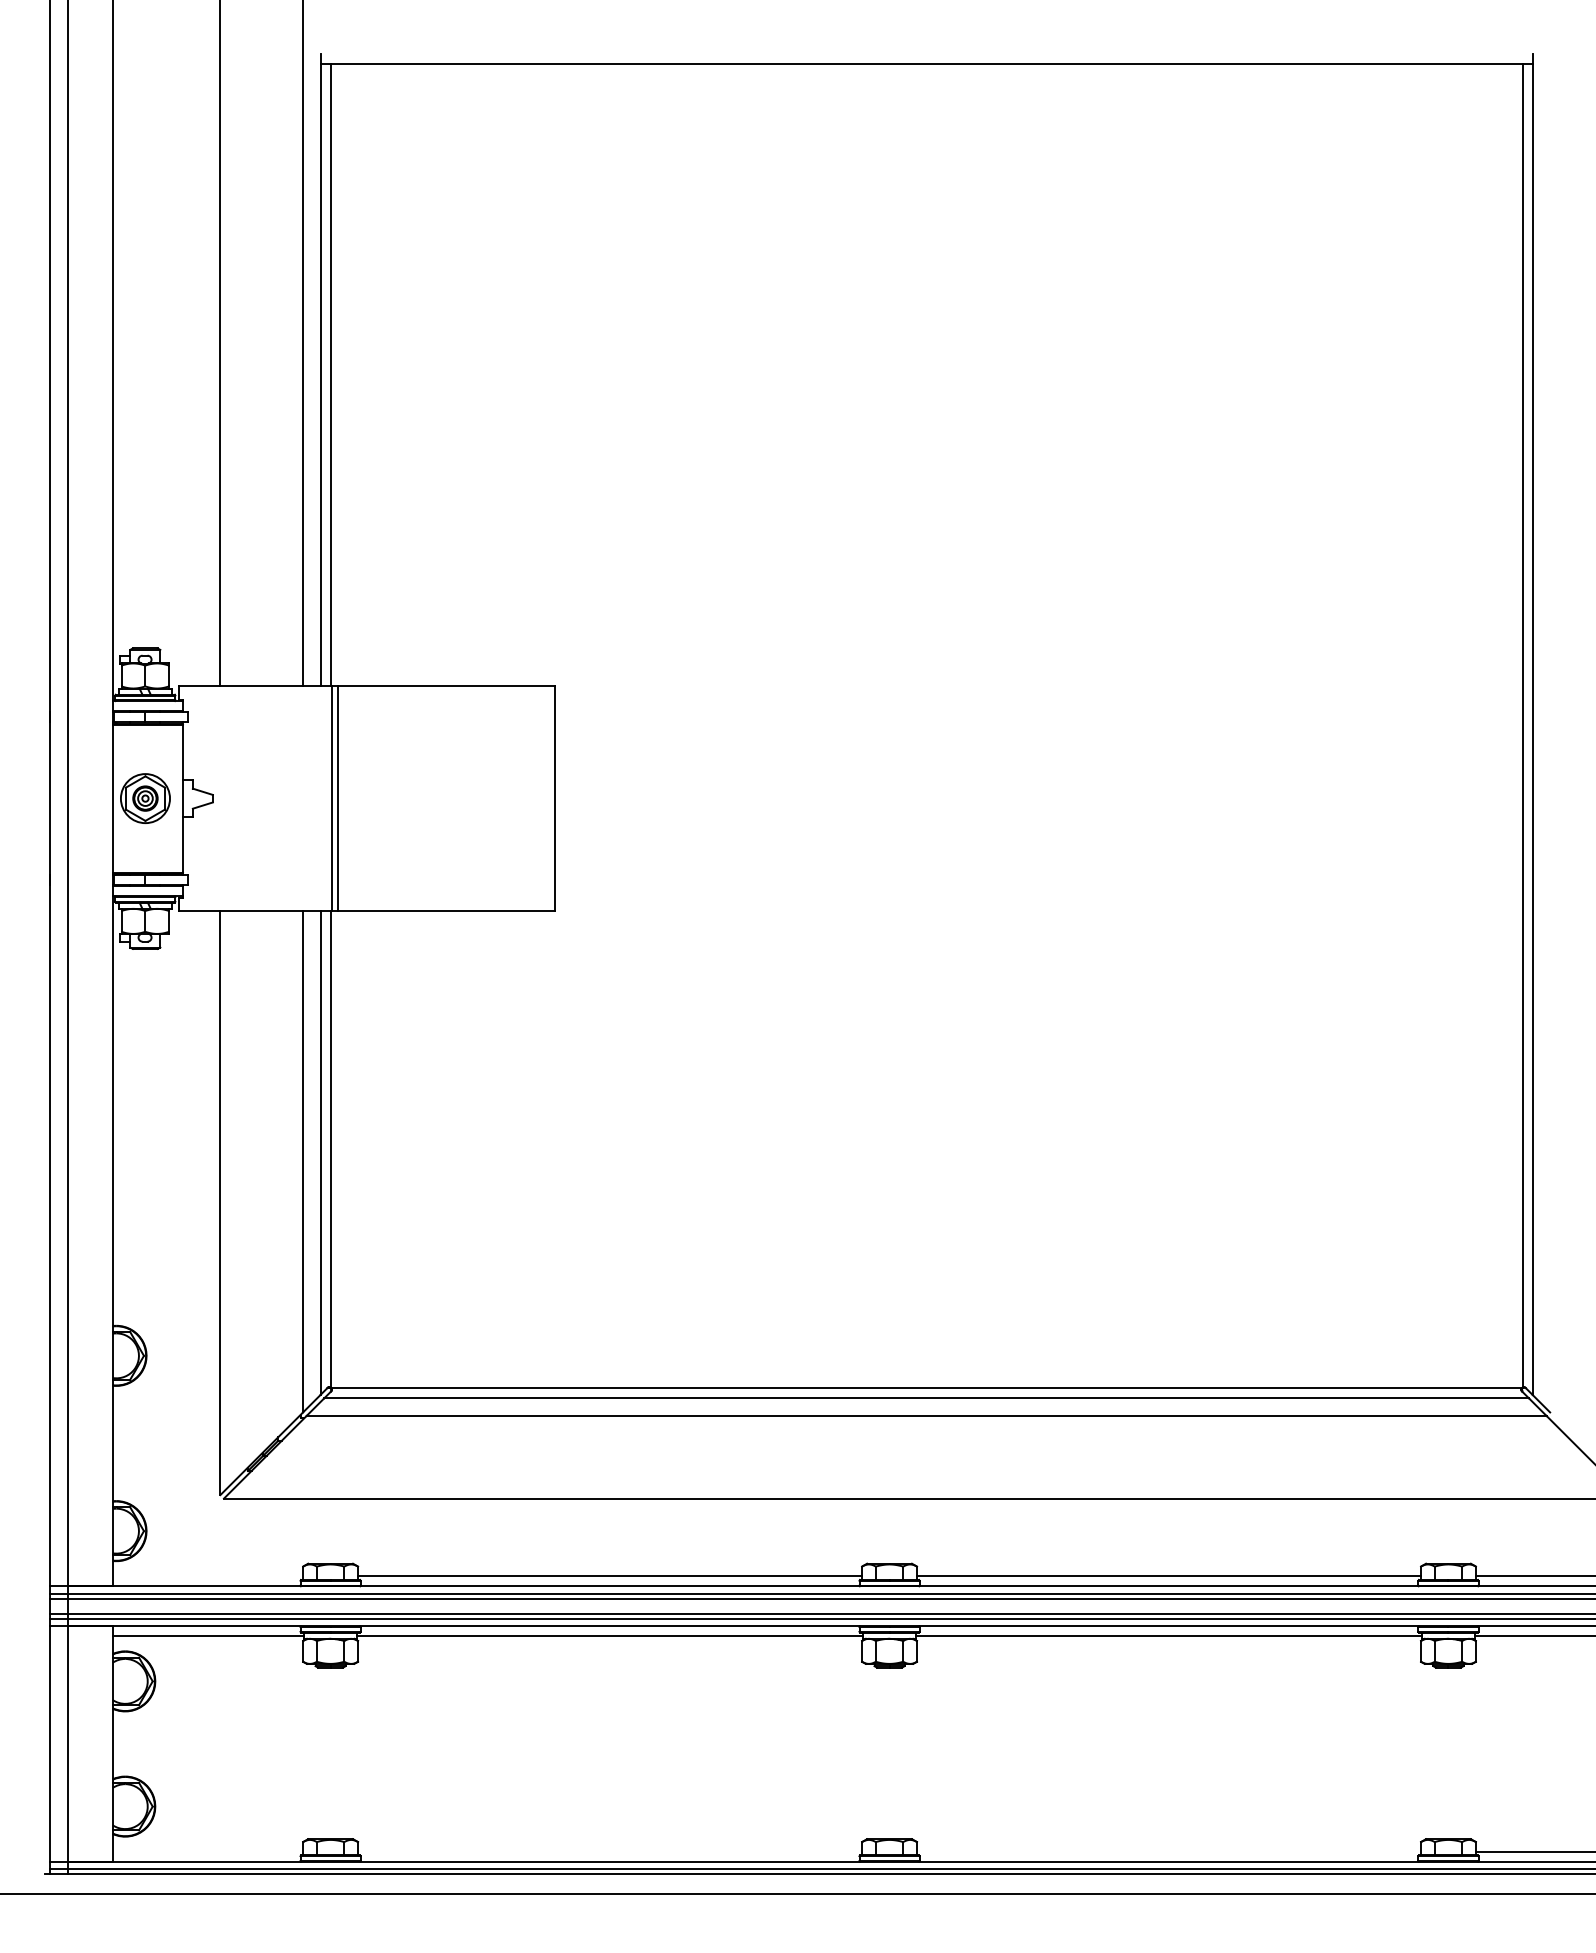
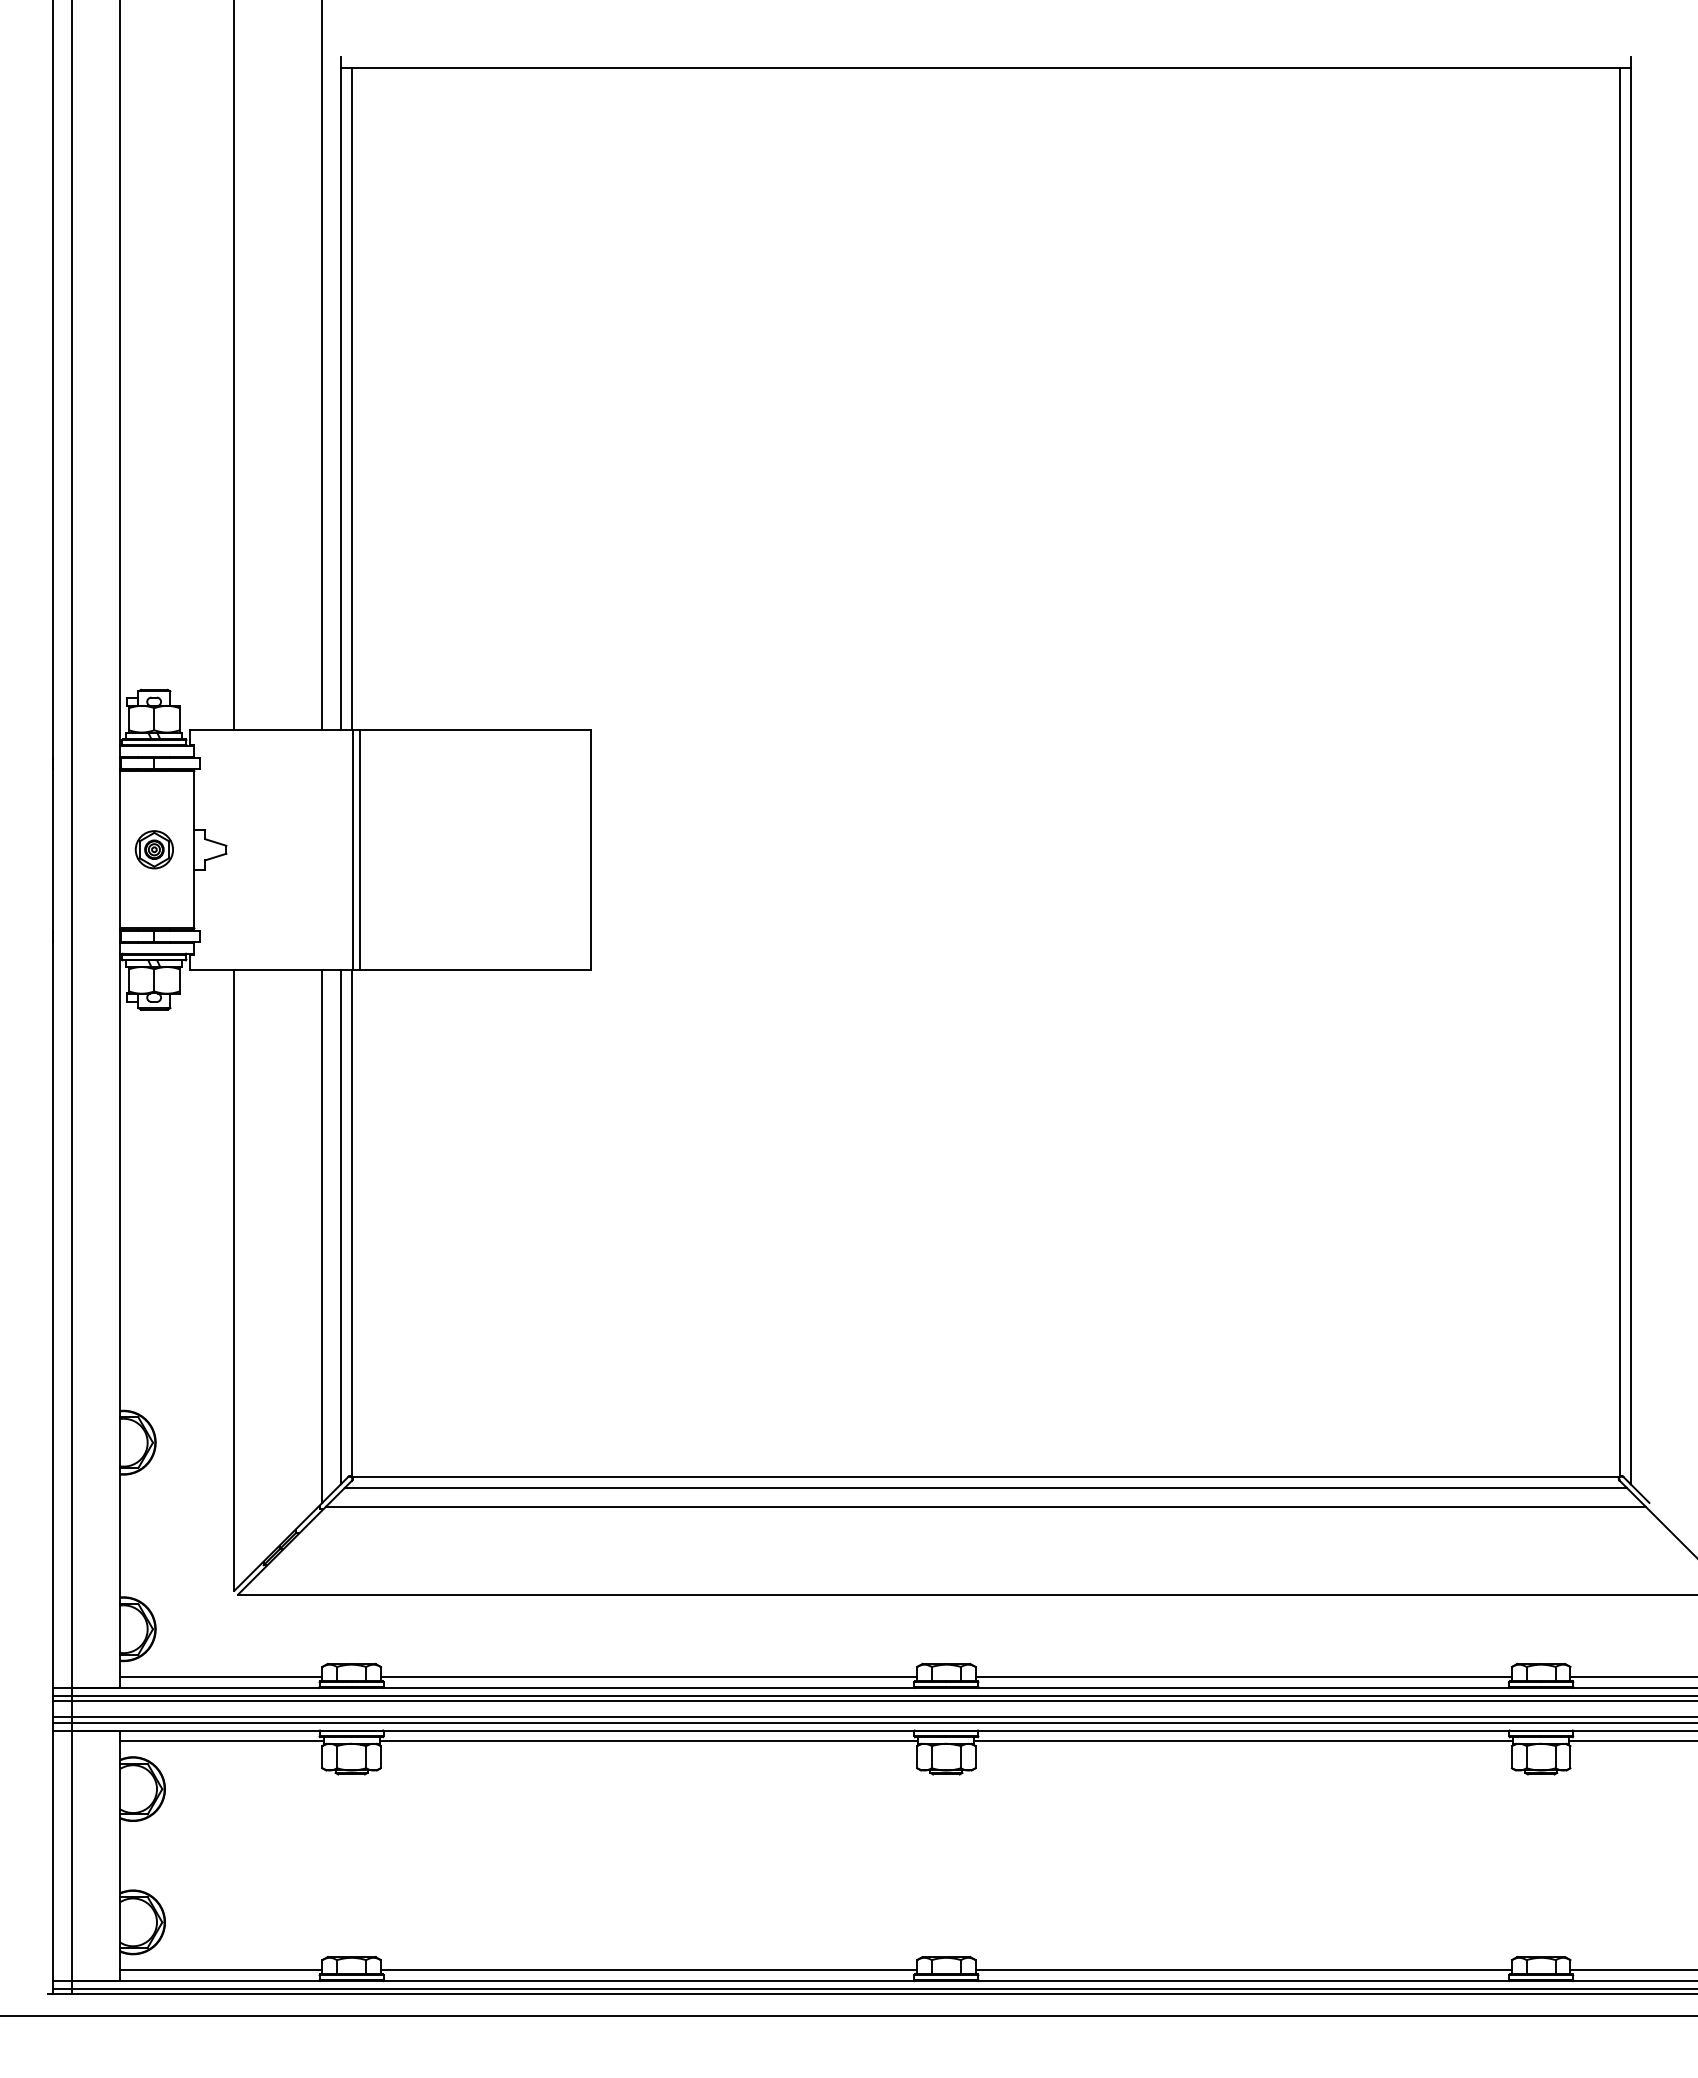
part: (144, 798) -> (153, 849), size x0.71
line: (207, 1576) -> (220, 1677), added
line: (207, 1851) -> (220, 1970), added
line: (609, 1851) -> (648, 1970), added
line: (1168, 1851) -> (1243, 1970), added

